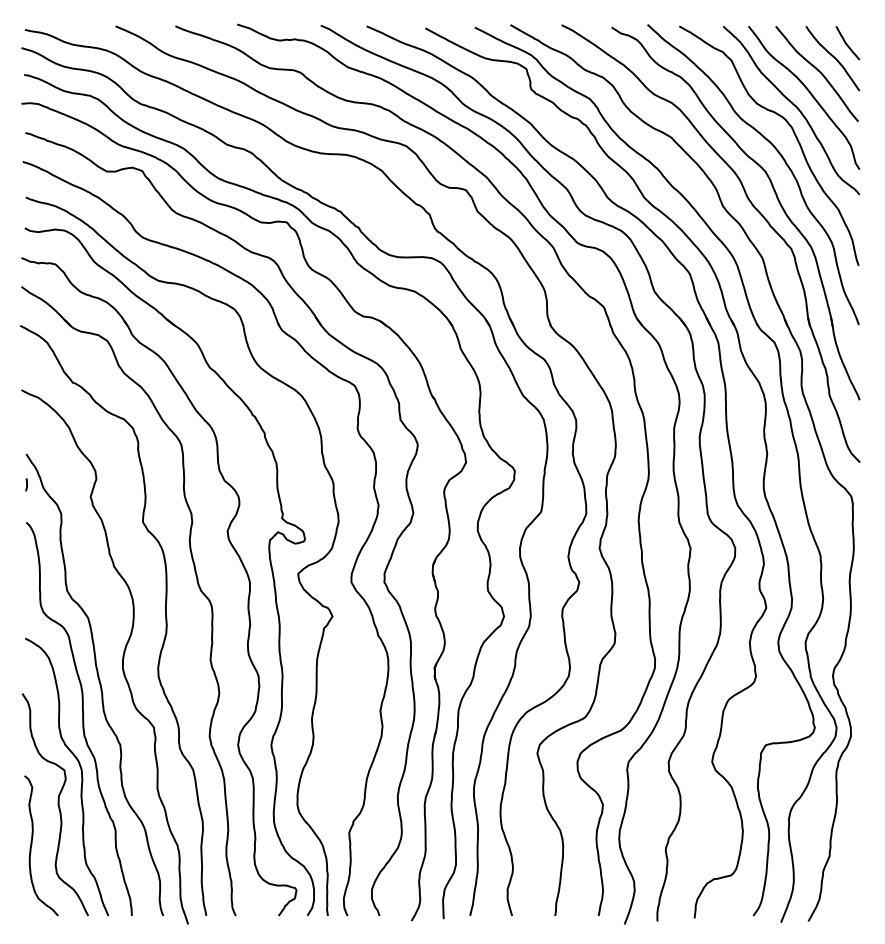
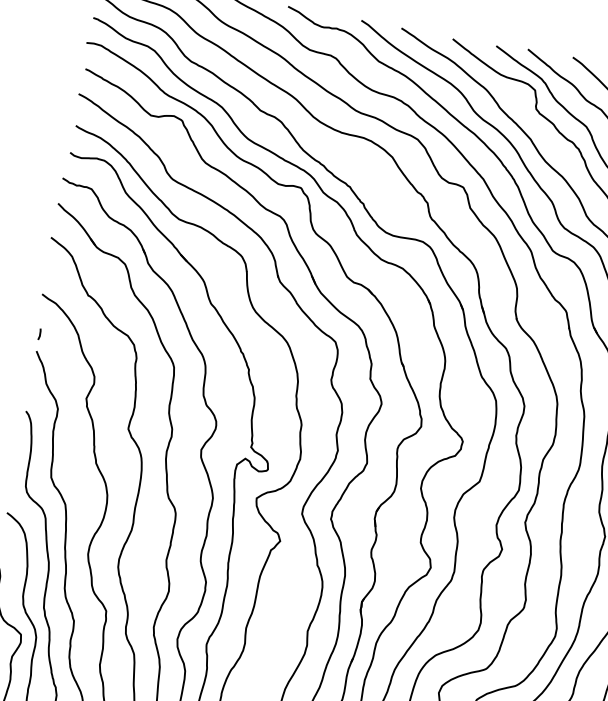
line: (26, 484) -> (39, 333), moved

